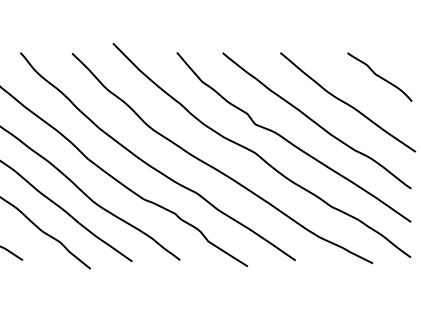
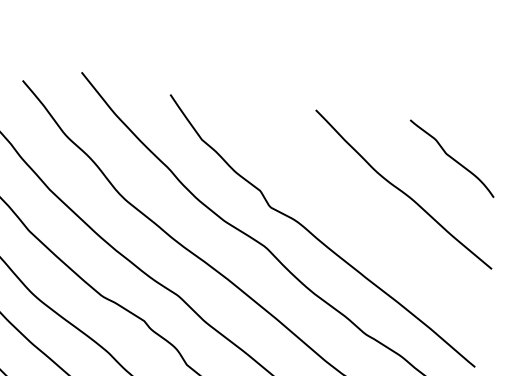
curve: (315, 121) -> (355, 211), removed

